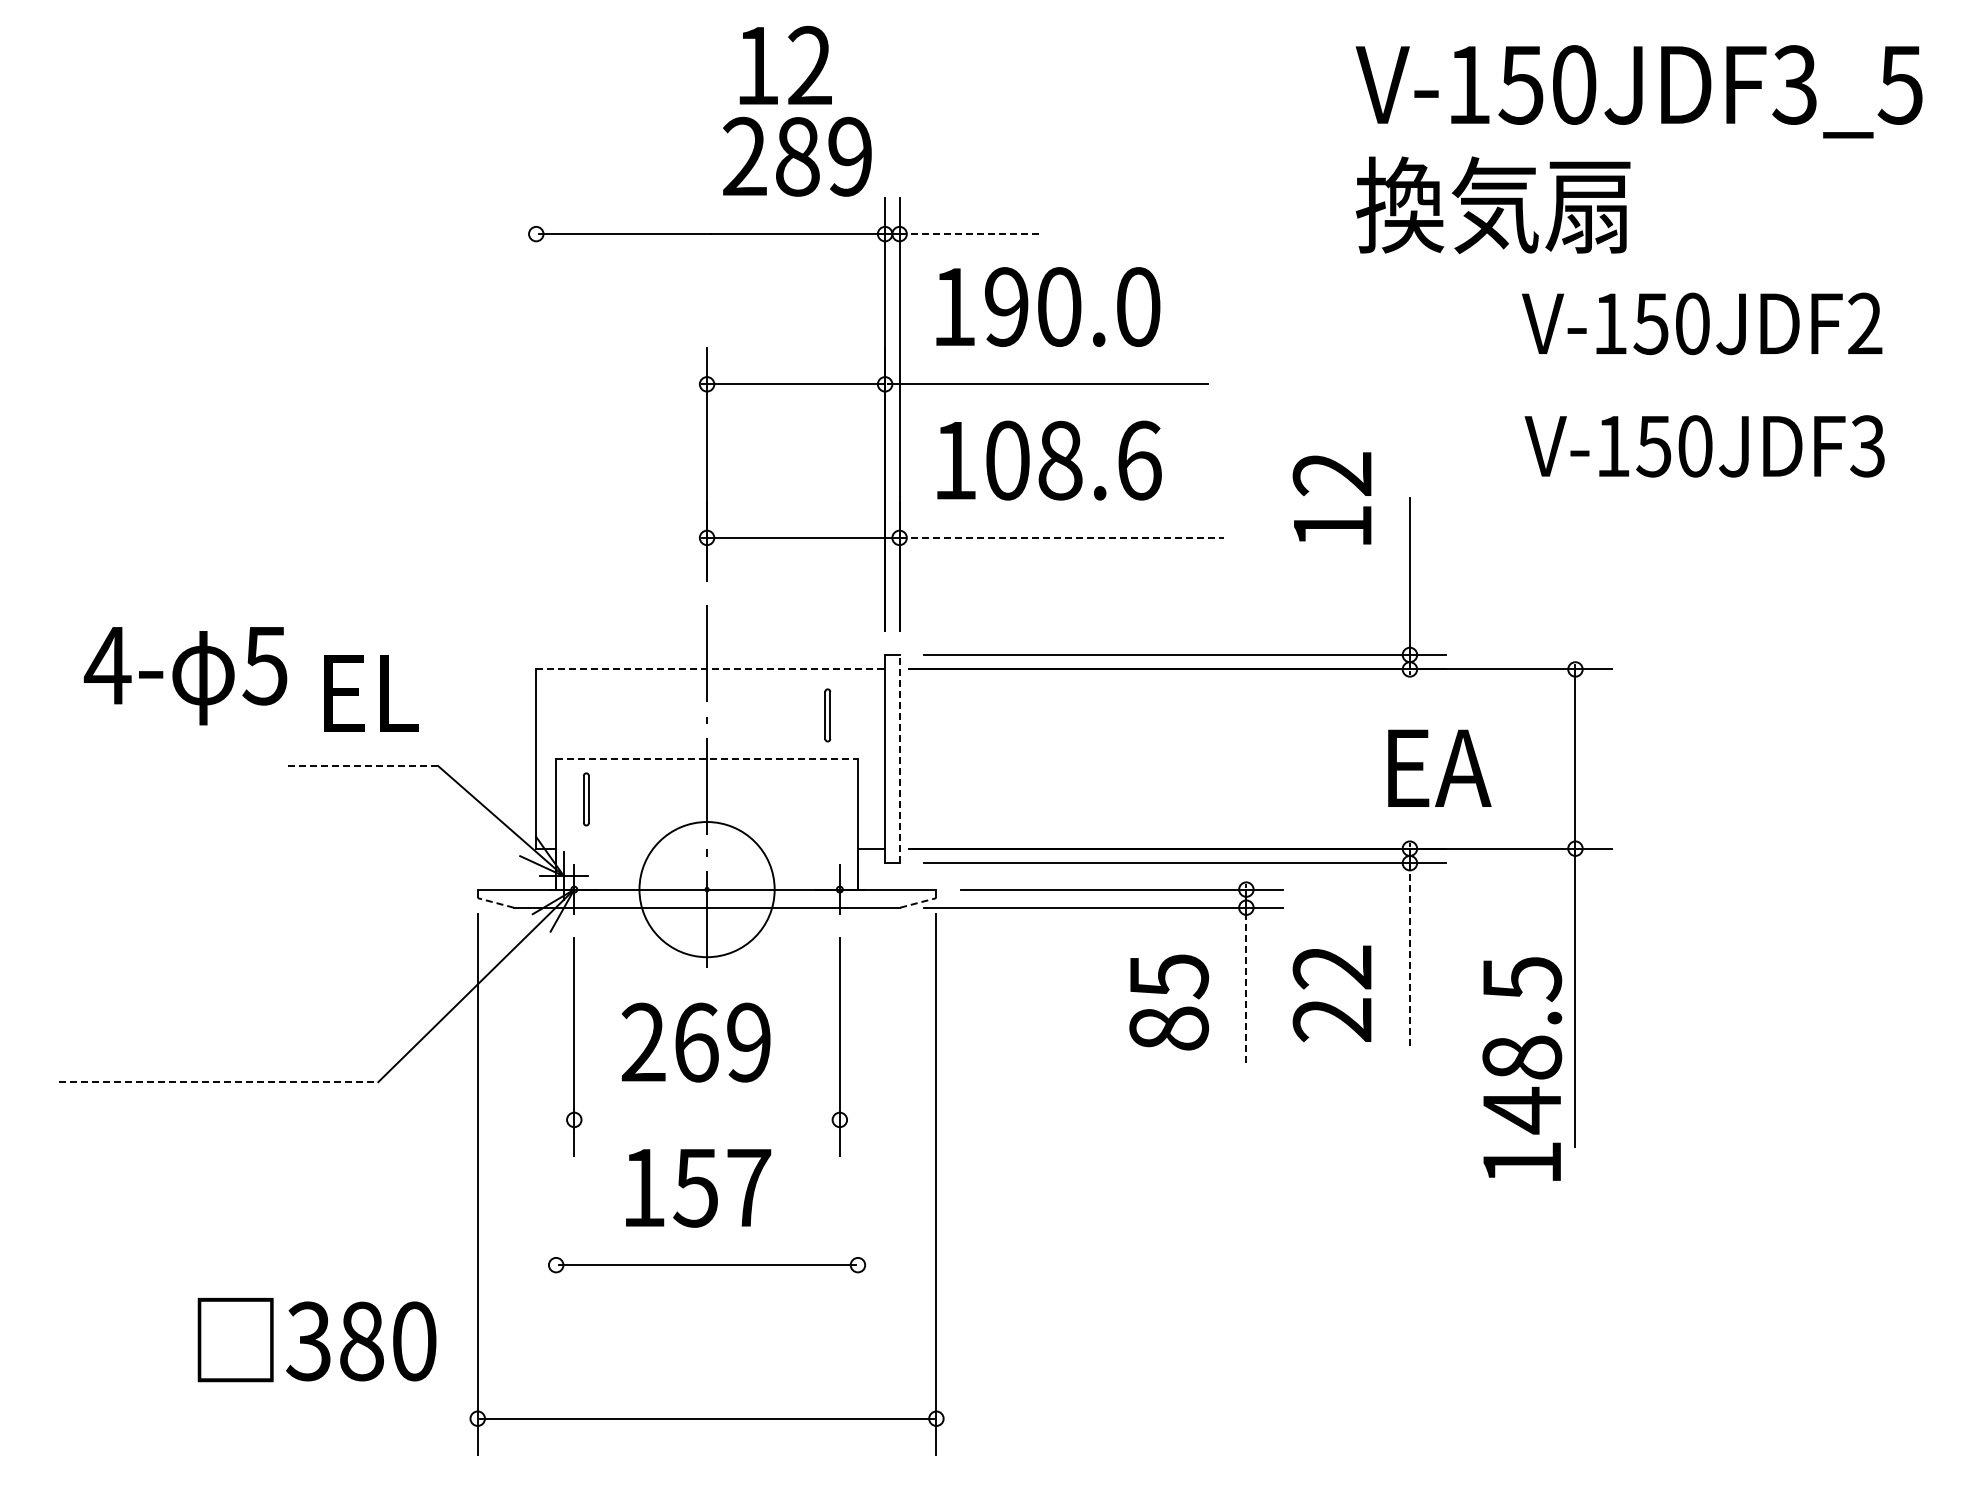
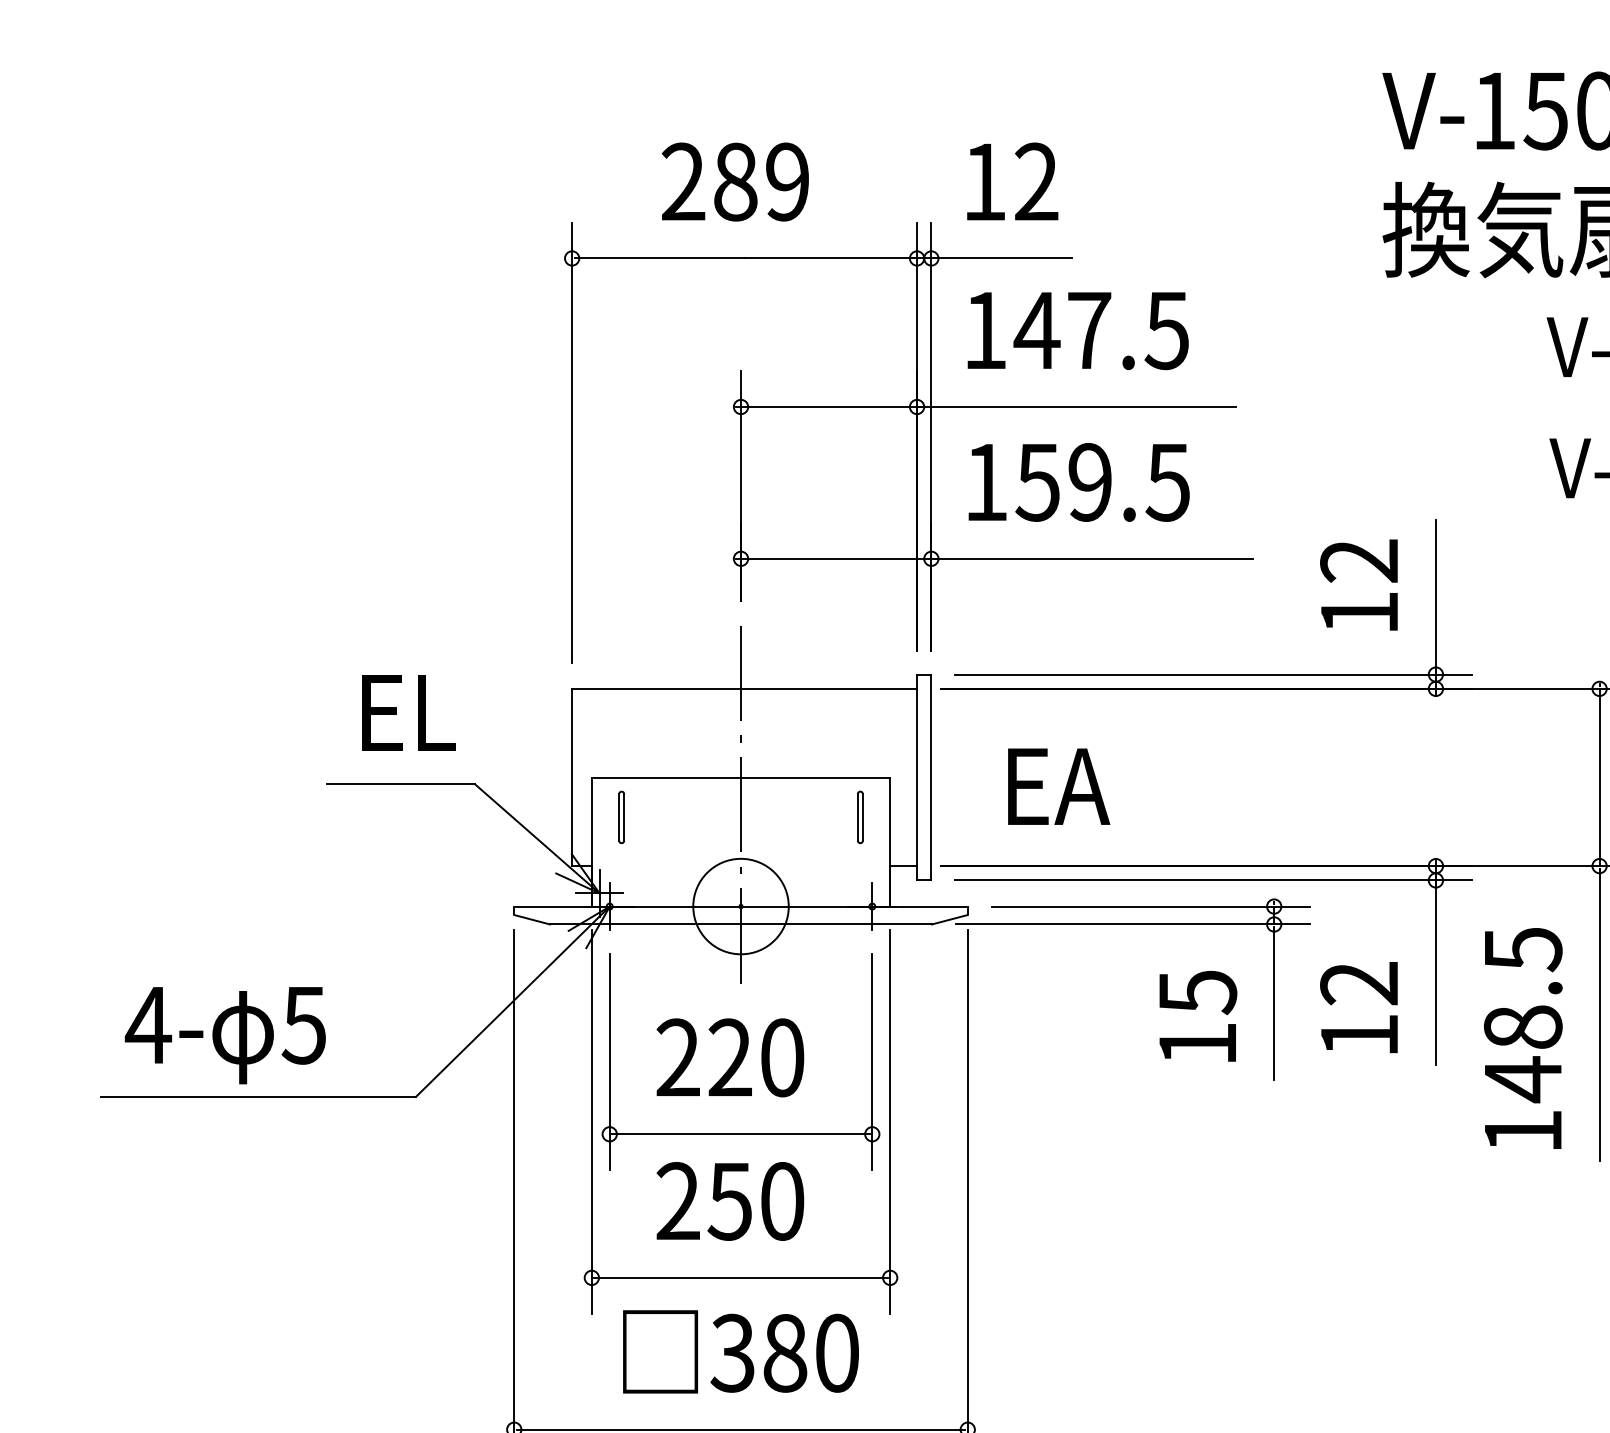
text: (785, 64) -> (1012, 180), moved
text: (797, 156) -> (735, 181), moved
line: (971, 234) -> (1002, 258), dashed -> solid
text: (1071, 306) -> (1101, 330), 190.0 -> 147.5
line: (536, 420) -> (572, 442), added
text: (1072, 460) -> (1102, 482), 108.6 -> 159.5
text: (1331, 498) -> (1358, 585), moved
line: (1062, 537) -> (1092, 558), dashed -> solid
line: (711, 669) -> (745, 688), dashed -> solid
text: (185, 676) -> (225, 1035), moved
part: (827, 715) -> (860, 817), moved
line: (899, 758) -> (931, 776), dashed -> solid
line: (707, 759) -> (741, 777), dashed -> solid
line: (363, 766) -> (401, 784), dashed -> solid
text: (1439, 767) -> (1058, 785), moved
circle: (706, 889) -> (740, 906), size x0.71
line: (495, 902) -> (531, 919), dashed -> solid
line: (918, 902) -> (950, 919), dashed -> solid
line: (1409, 956) -> (1435, 972), dashed -> solid
line: (1246, 989) -> (1274, 1005), dashed -> solid
text: (1331, 1020) -> (1358, 1035), 22 -> 12
text: (1169, 1028) -> (1198, 1043), 85 -> 15
text: (722, 1042) -> (756, 1057), 269 -> 220
text: (1522, 1068) -> (1523, 1037), moved
line: (219, 1082) -> (258, 1097), dashed -> solid
line: (556, 1107) -> (592, 1121), added
line: (857, 1107) -> (889, 1121), added
line: (706, 1119) -> (740, 1133), added
text: (696, 1187) -> (730, 1201), 157 -> 250
text: (316, 1340) -> (740, 1352), moved

